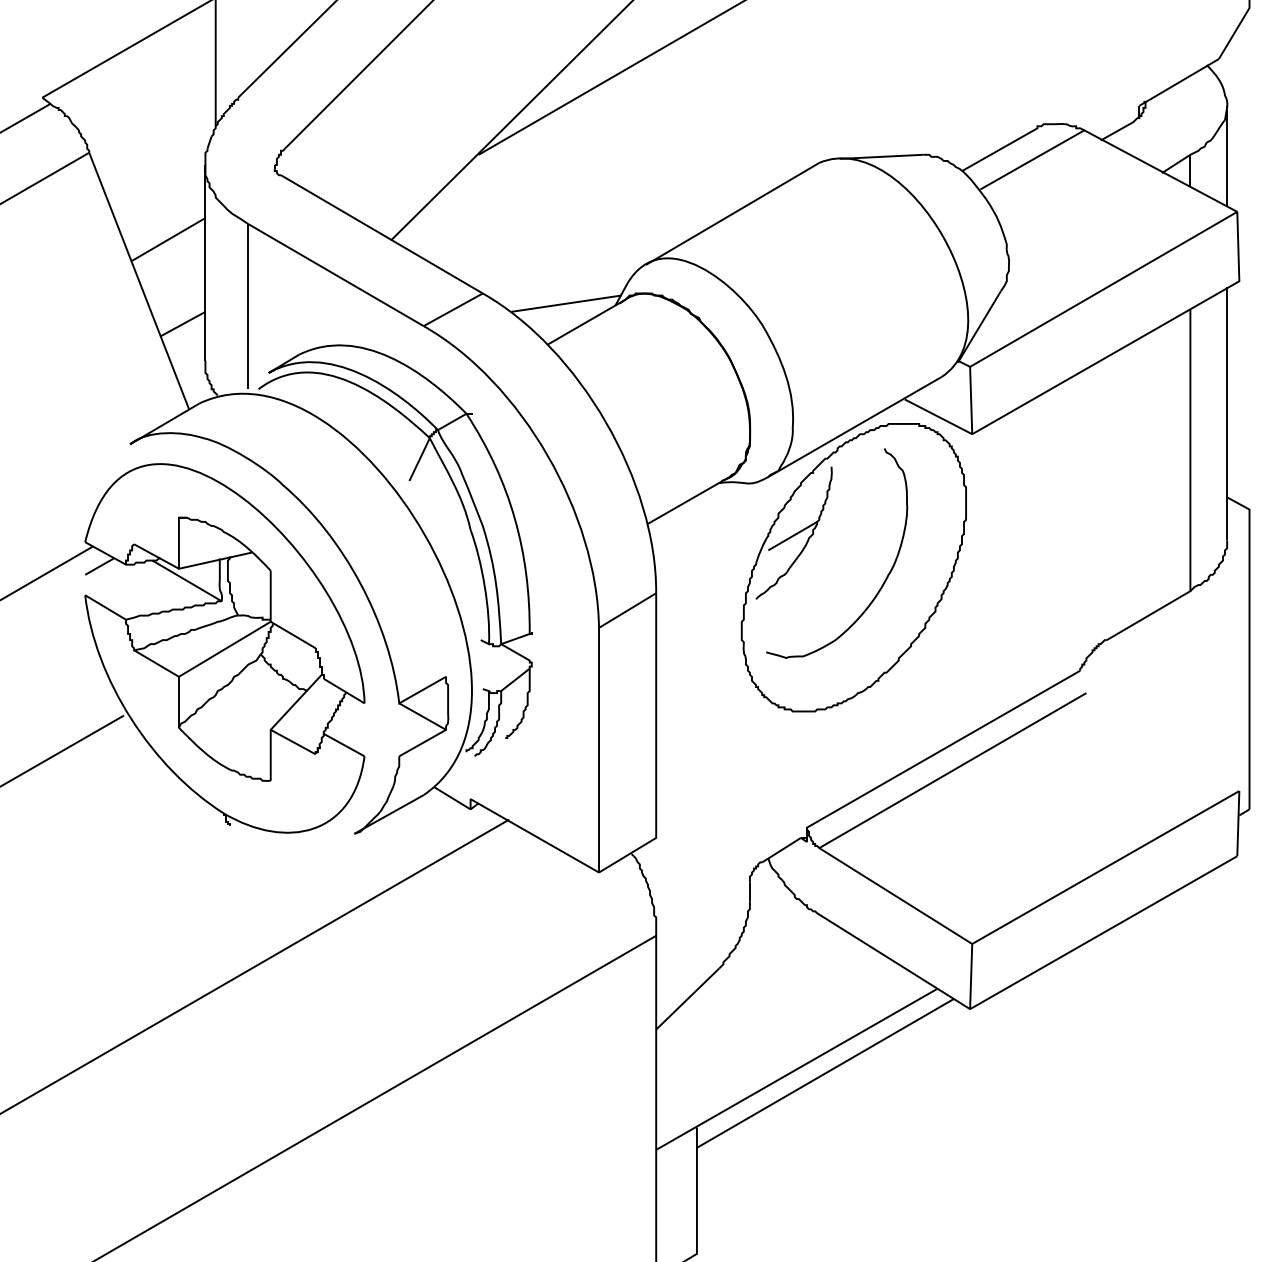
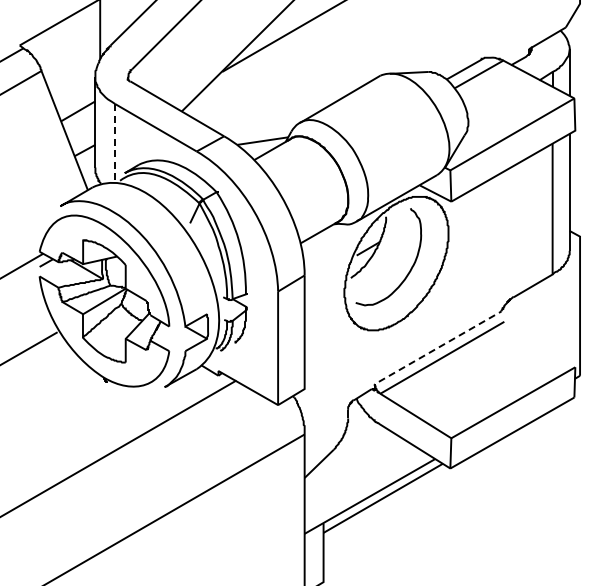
line: (248, 306) -> (115, 142), solid -> dashed
line: (938, 752) -> (435, 349), solid -> dashed

